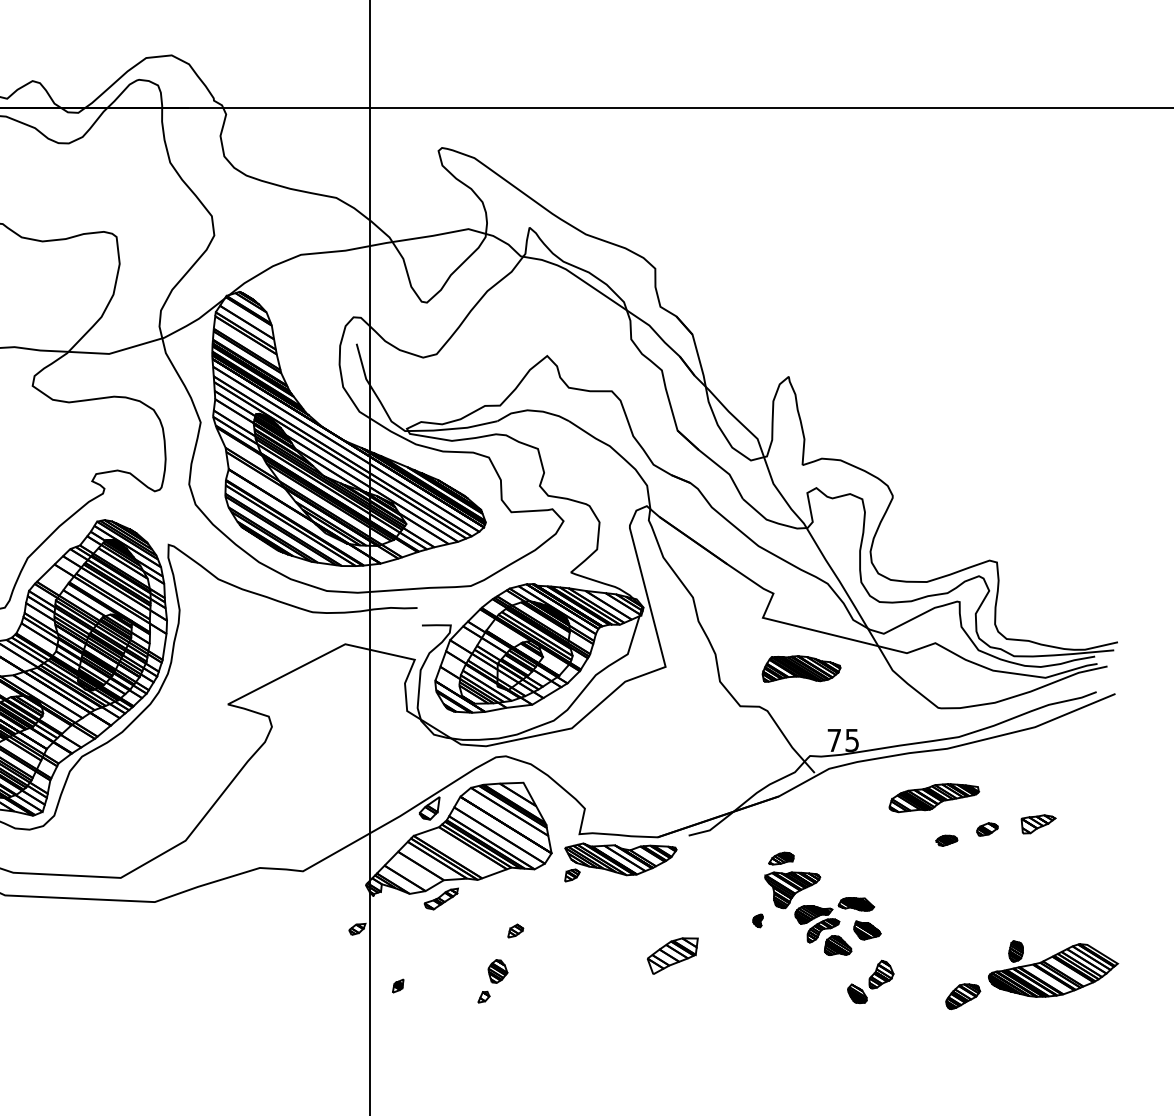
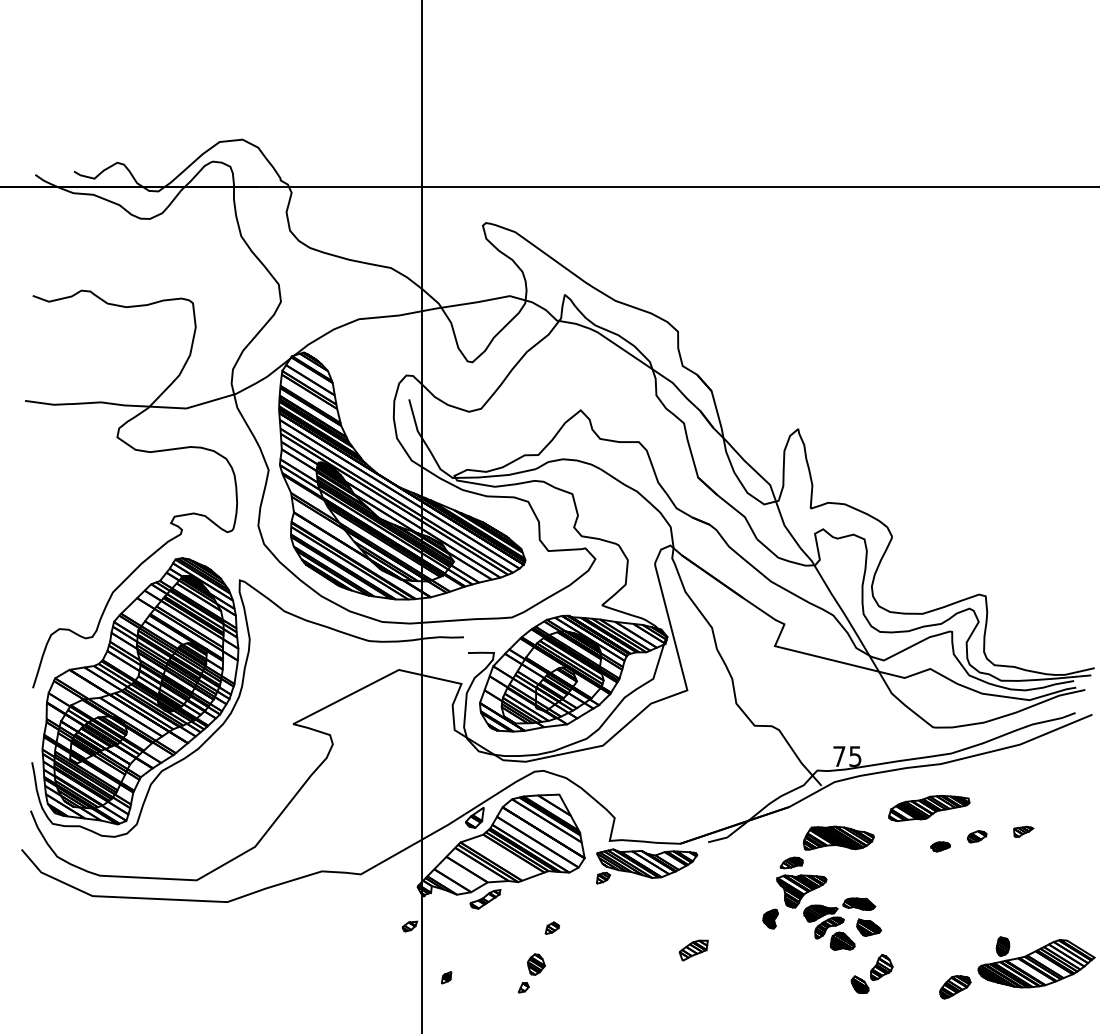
part: (801, 668) -> (838, 837), moved
part: (1038, 823) -> (1023, 831), size x0.62
part: (757, 920) -> (770, 918), size x1.67
part: (672, 955) -> (693, 950), size x0.62

